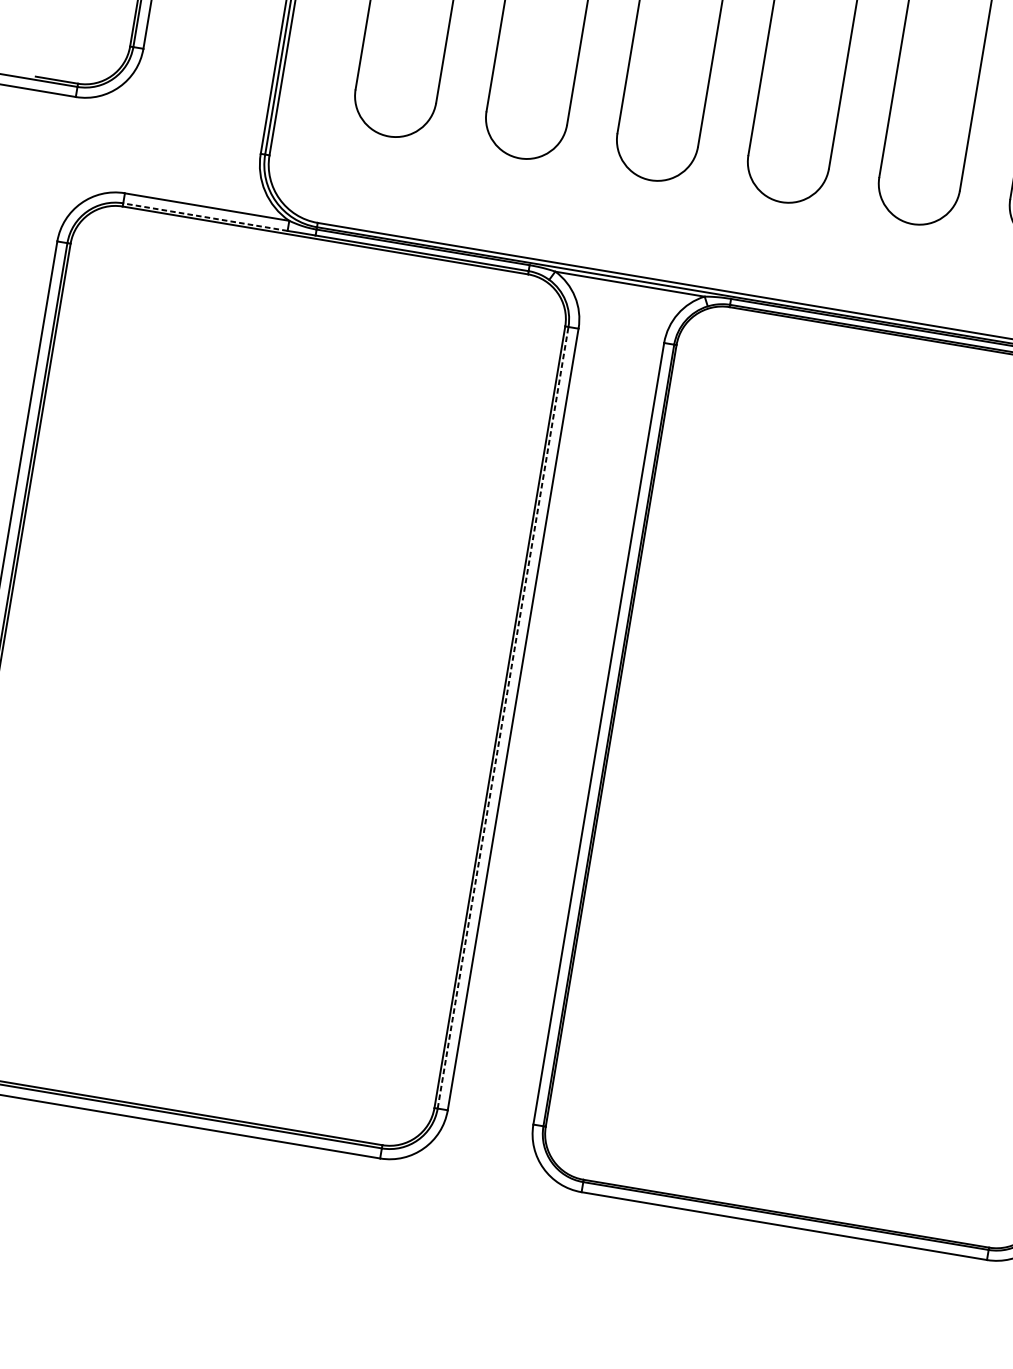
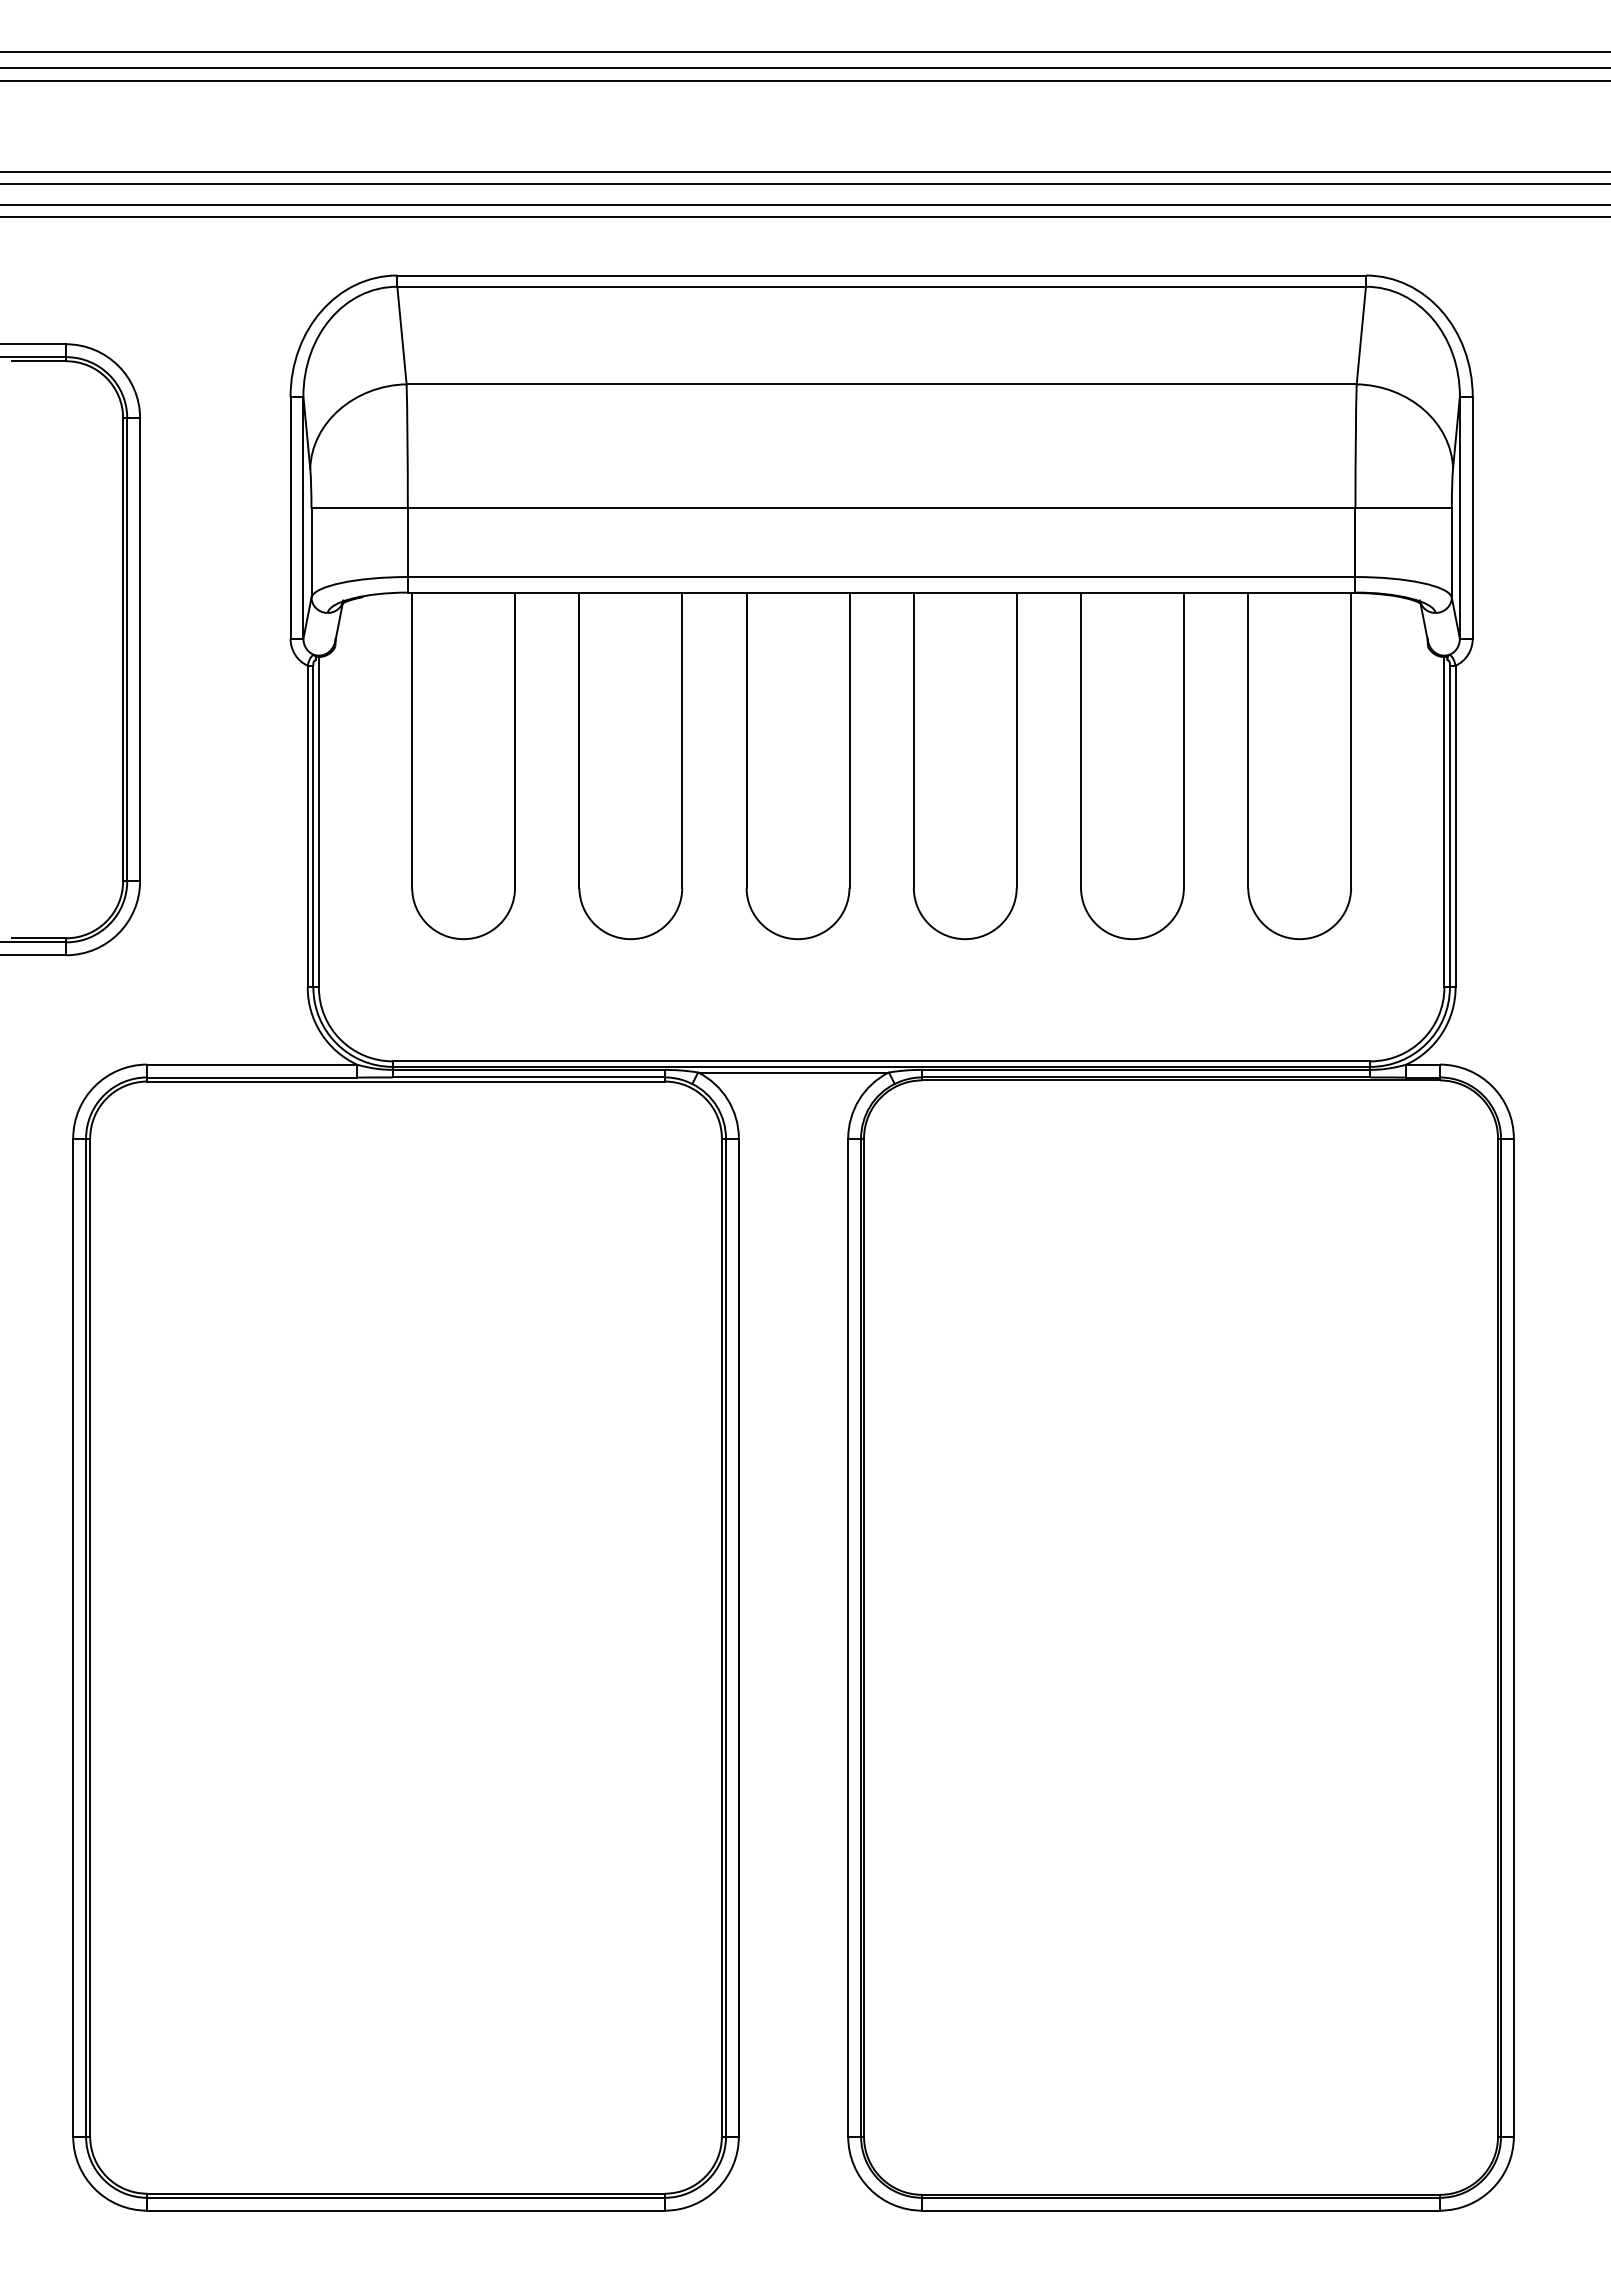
line: (205, 217) -> (252, 1077), dashed -> solid
line: (503, 717) -> (726, 1637), dashed -> solid

